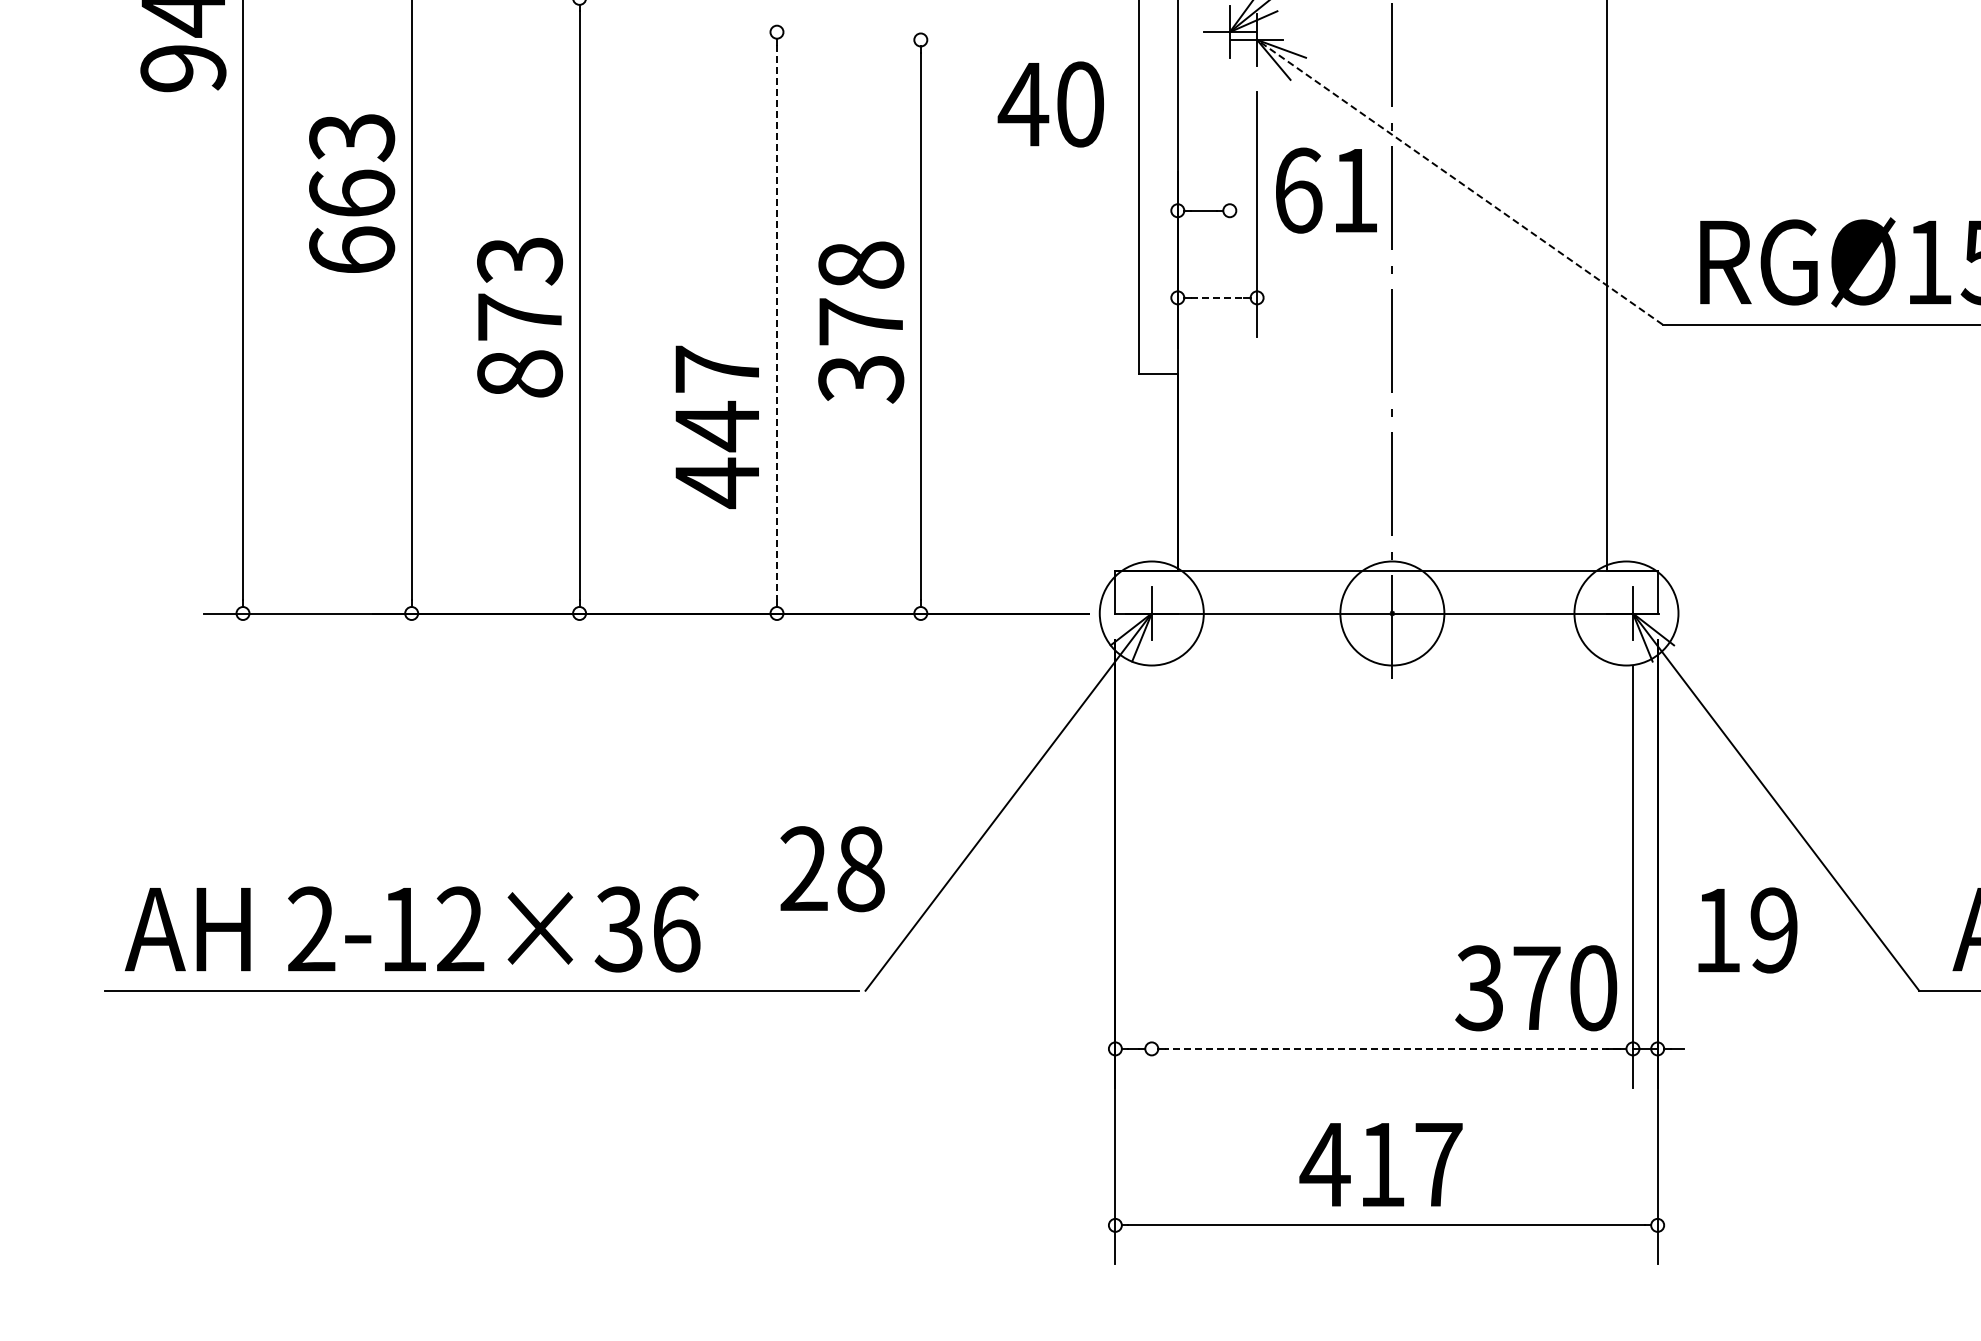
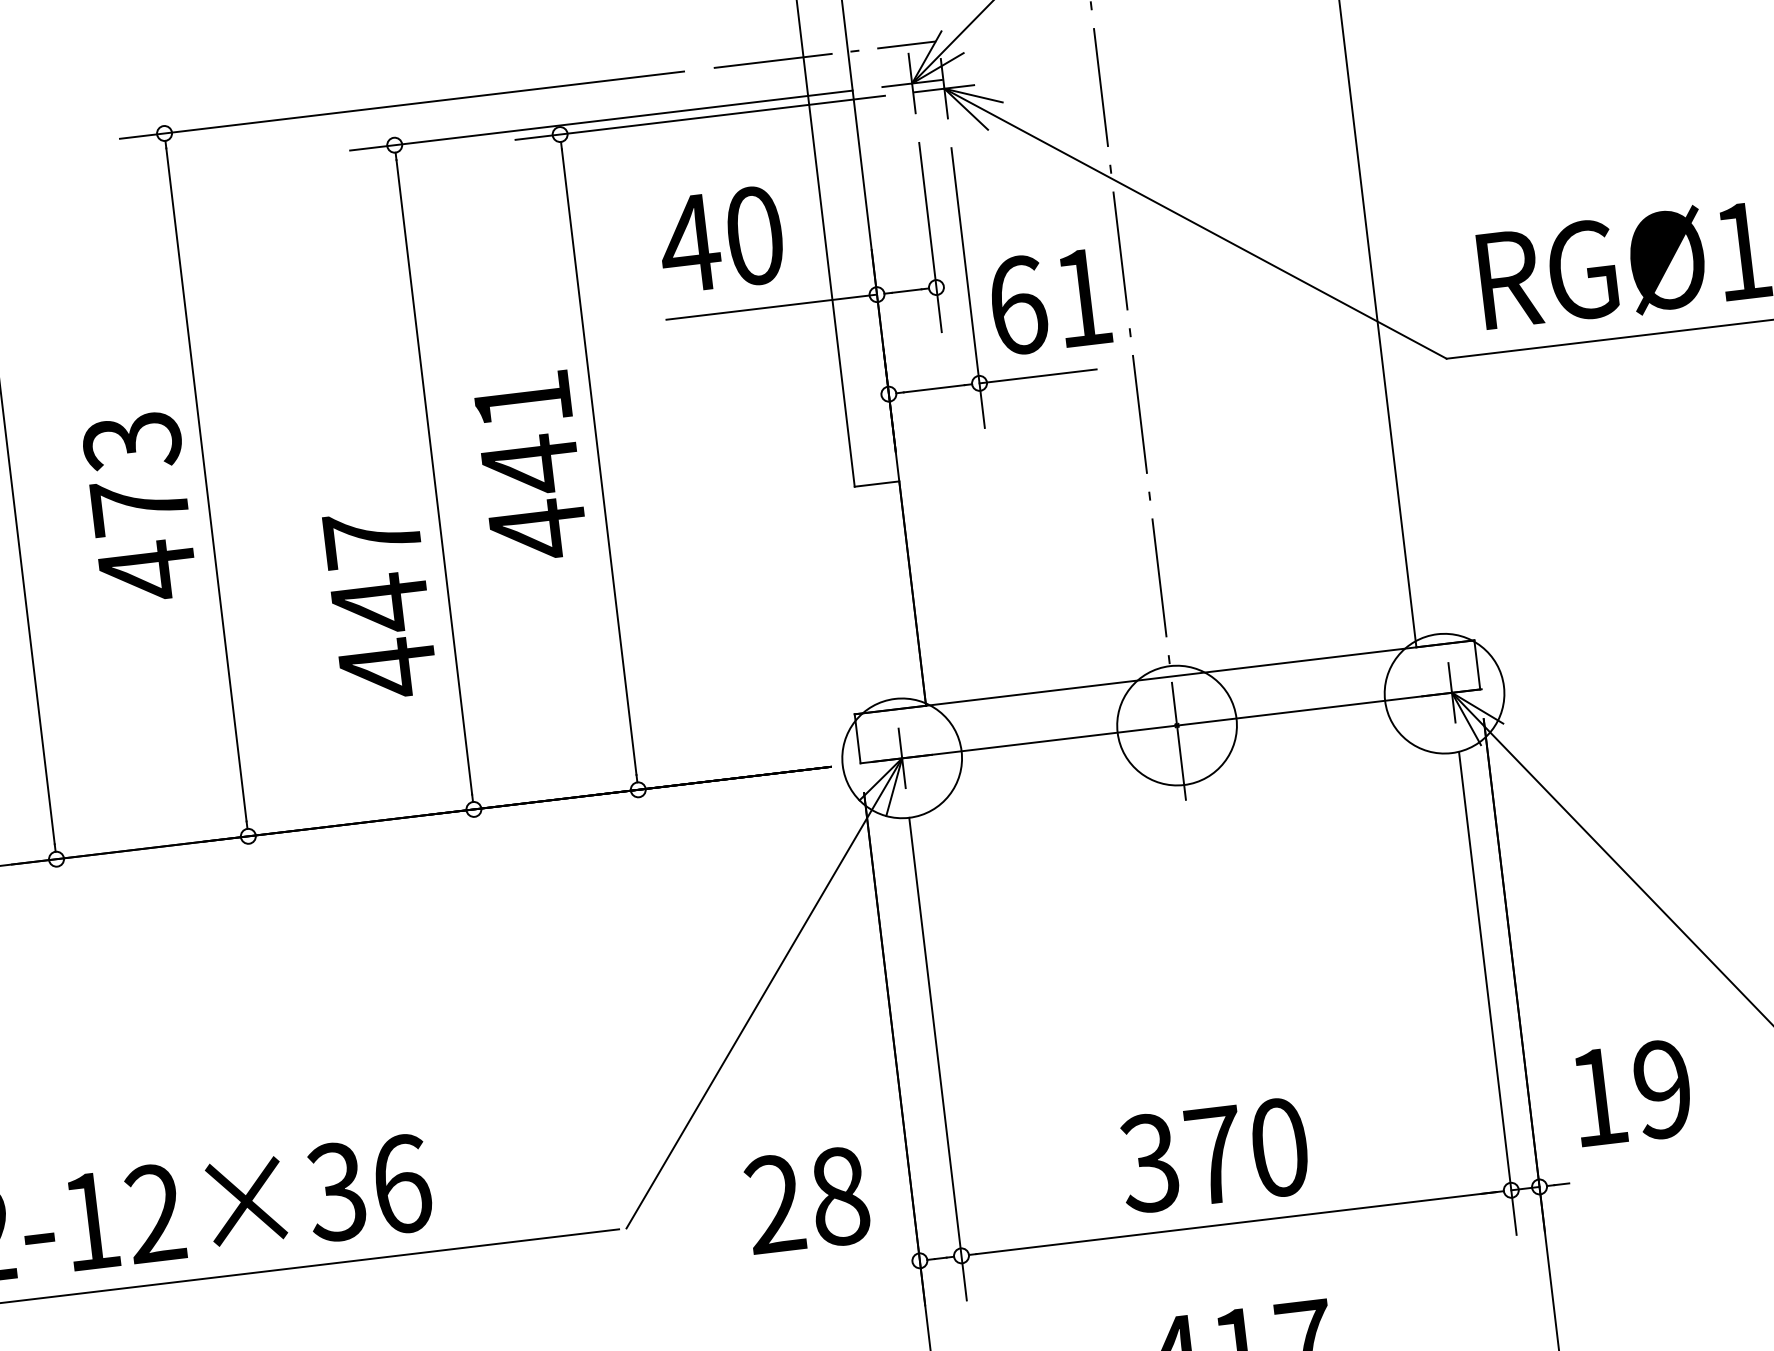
line: (957, 32) -> (601, 120), added
line: (1043, 39) -> (700, 117), added
text: (1050, 104) -> (720, 239), moved
line: (1229, 166) -> (930, 237), added
line: (1459, 182) -> (1195, 223), dashed -> solid
text: (1326, 190) -> (1050, 301), moved
line: (1085, 210) -> (771, 306), added
line: (1217, 297) -> (934, 388), dashed -> solid
line: (1308, 297) -> (1038, 375), added
line: (776, 322) -> (433, 477), dashed -> solid
text: (861, 322) -> (530, 465), 378 -> 441
text: (520, 374) -> (148, 571), 873 -> 473
text: (832, 869) -> (807, 1200), moved
line: (1151, 876) -> (937, 1058), added
text: (1747, 930) -> (1632, 1093), moved
text: (1536, 988) -> (1214, 1155), moved
line: (1392, 1048) -> (1236, 1222), dashed -> solid

